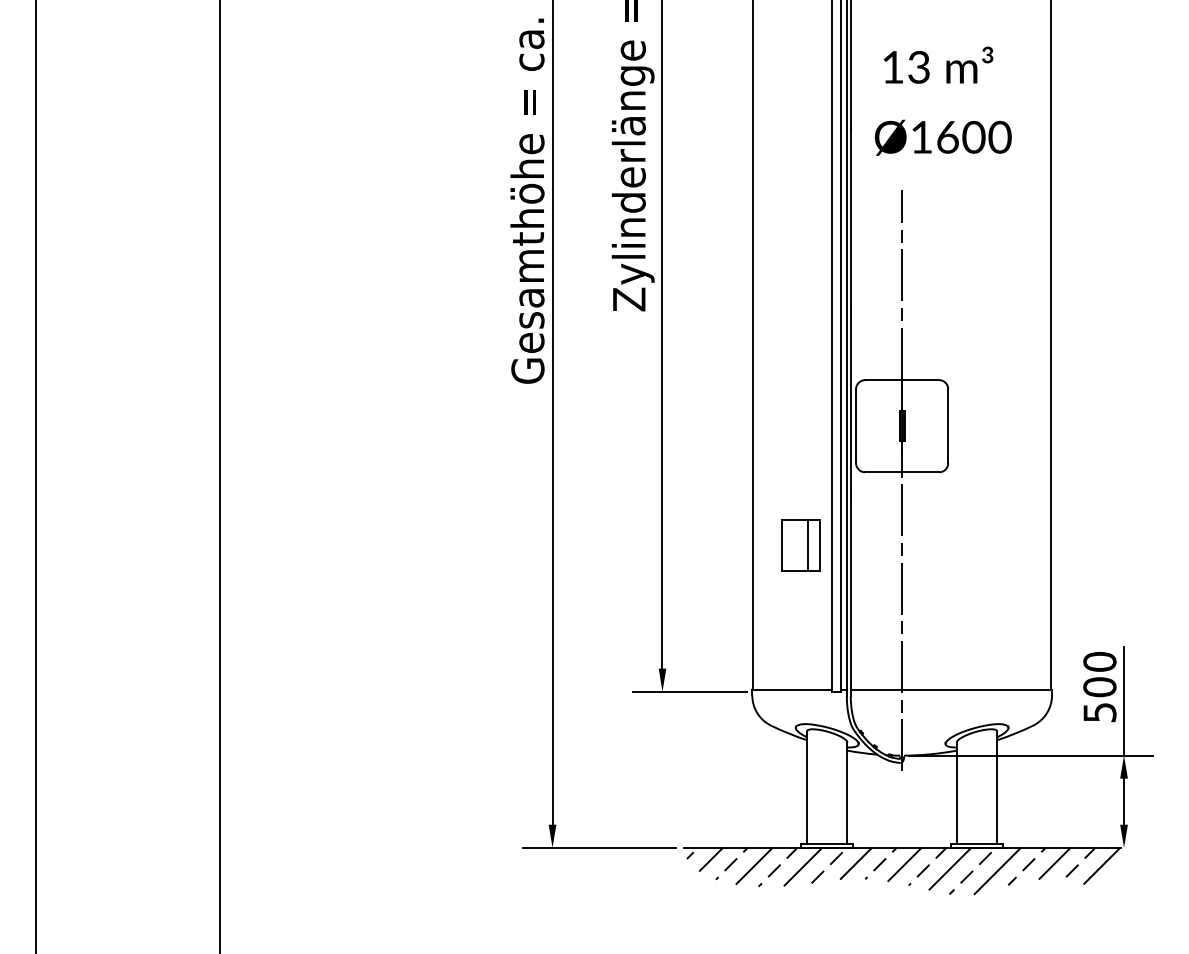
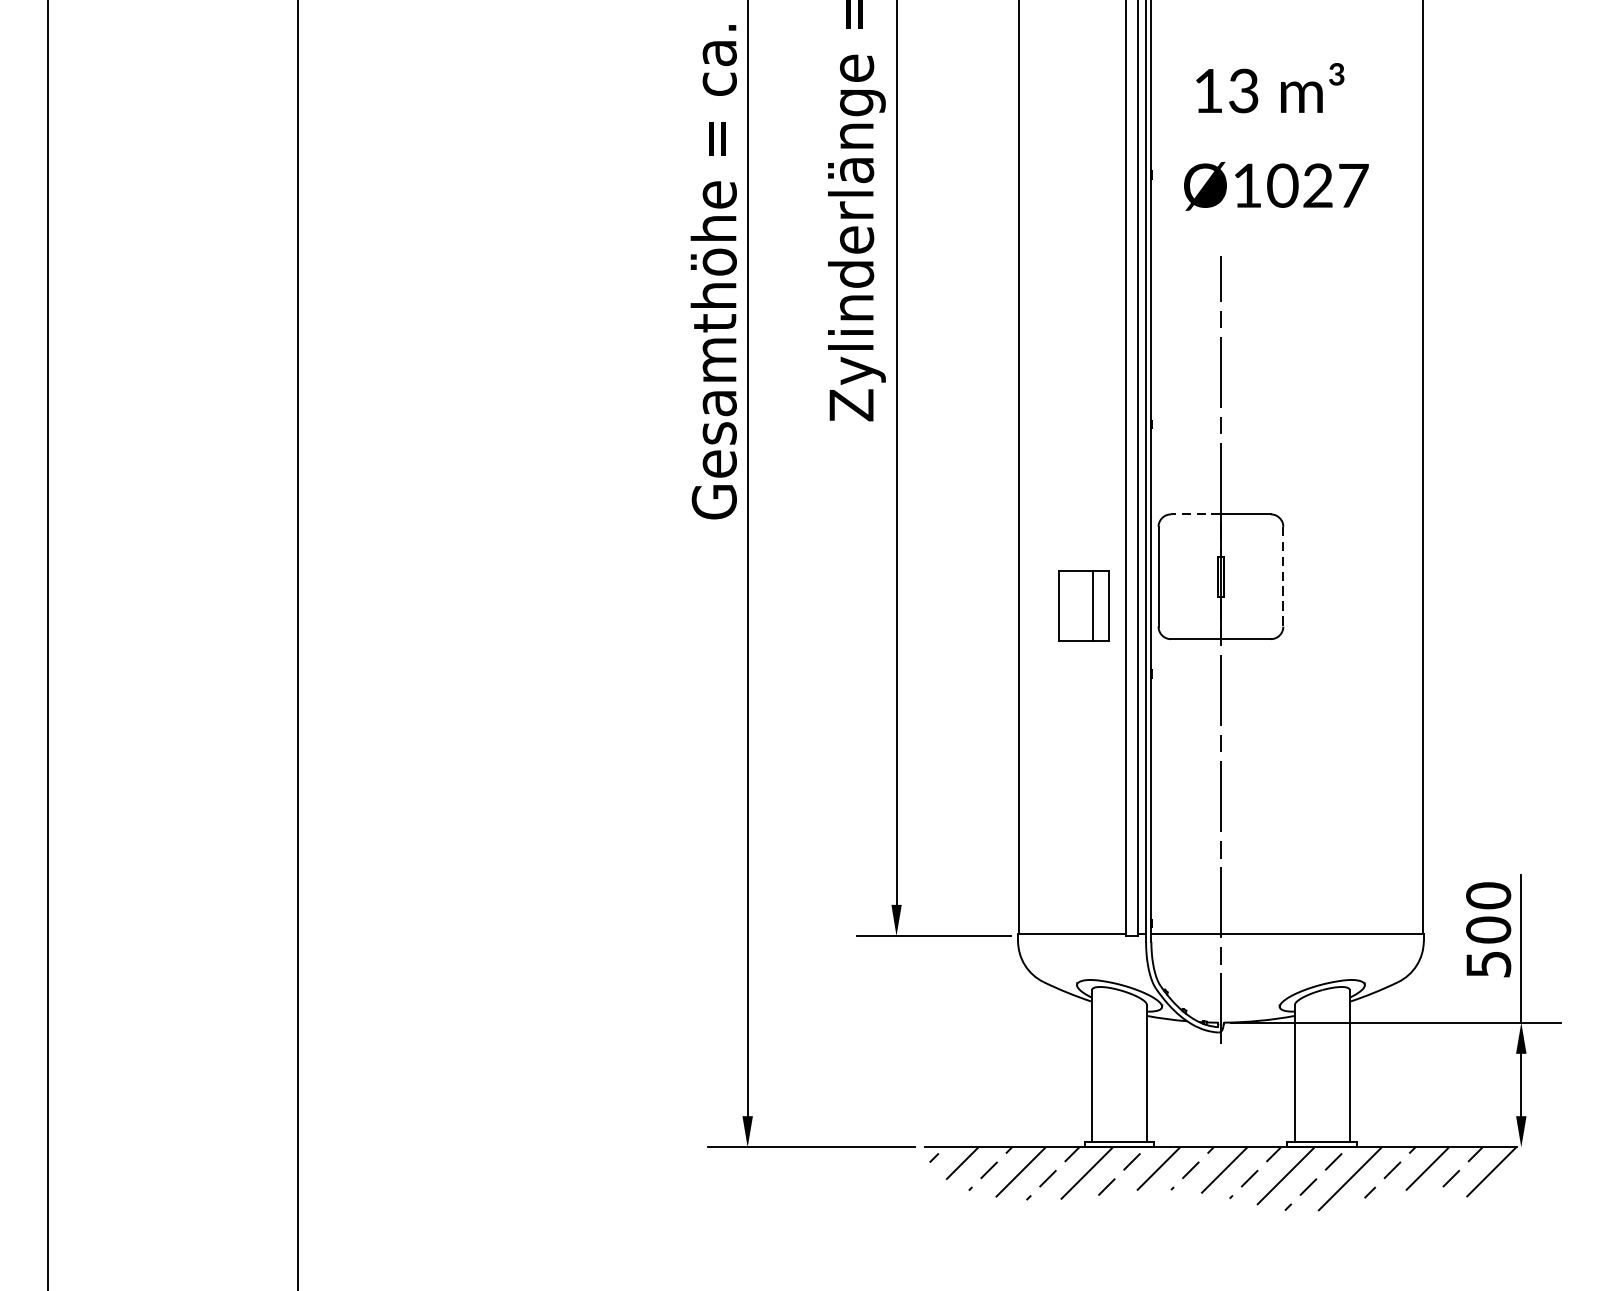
text: (973, 136) -> (1317, 184), Ø1600 -> Ø1027
line: (883, 380) -> (1195, 514), solid -> dashed
line: (948, 426) -> (1283, 577), solid -> dashed
part: (800, 545) -> (1083, 605), moved

